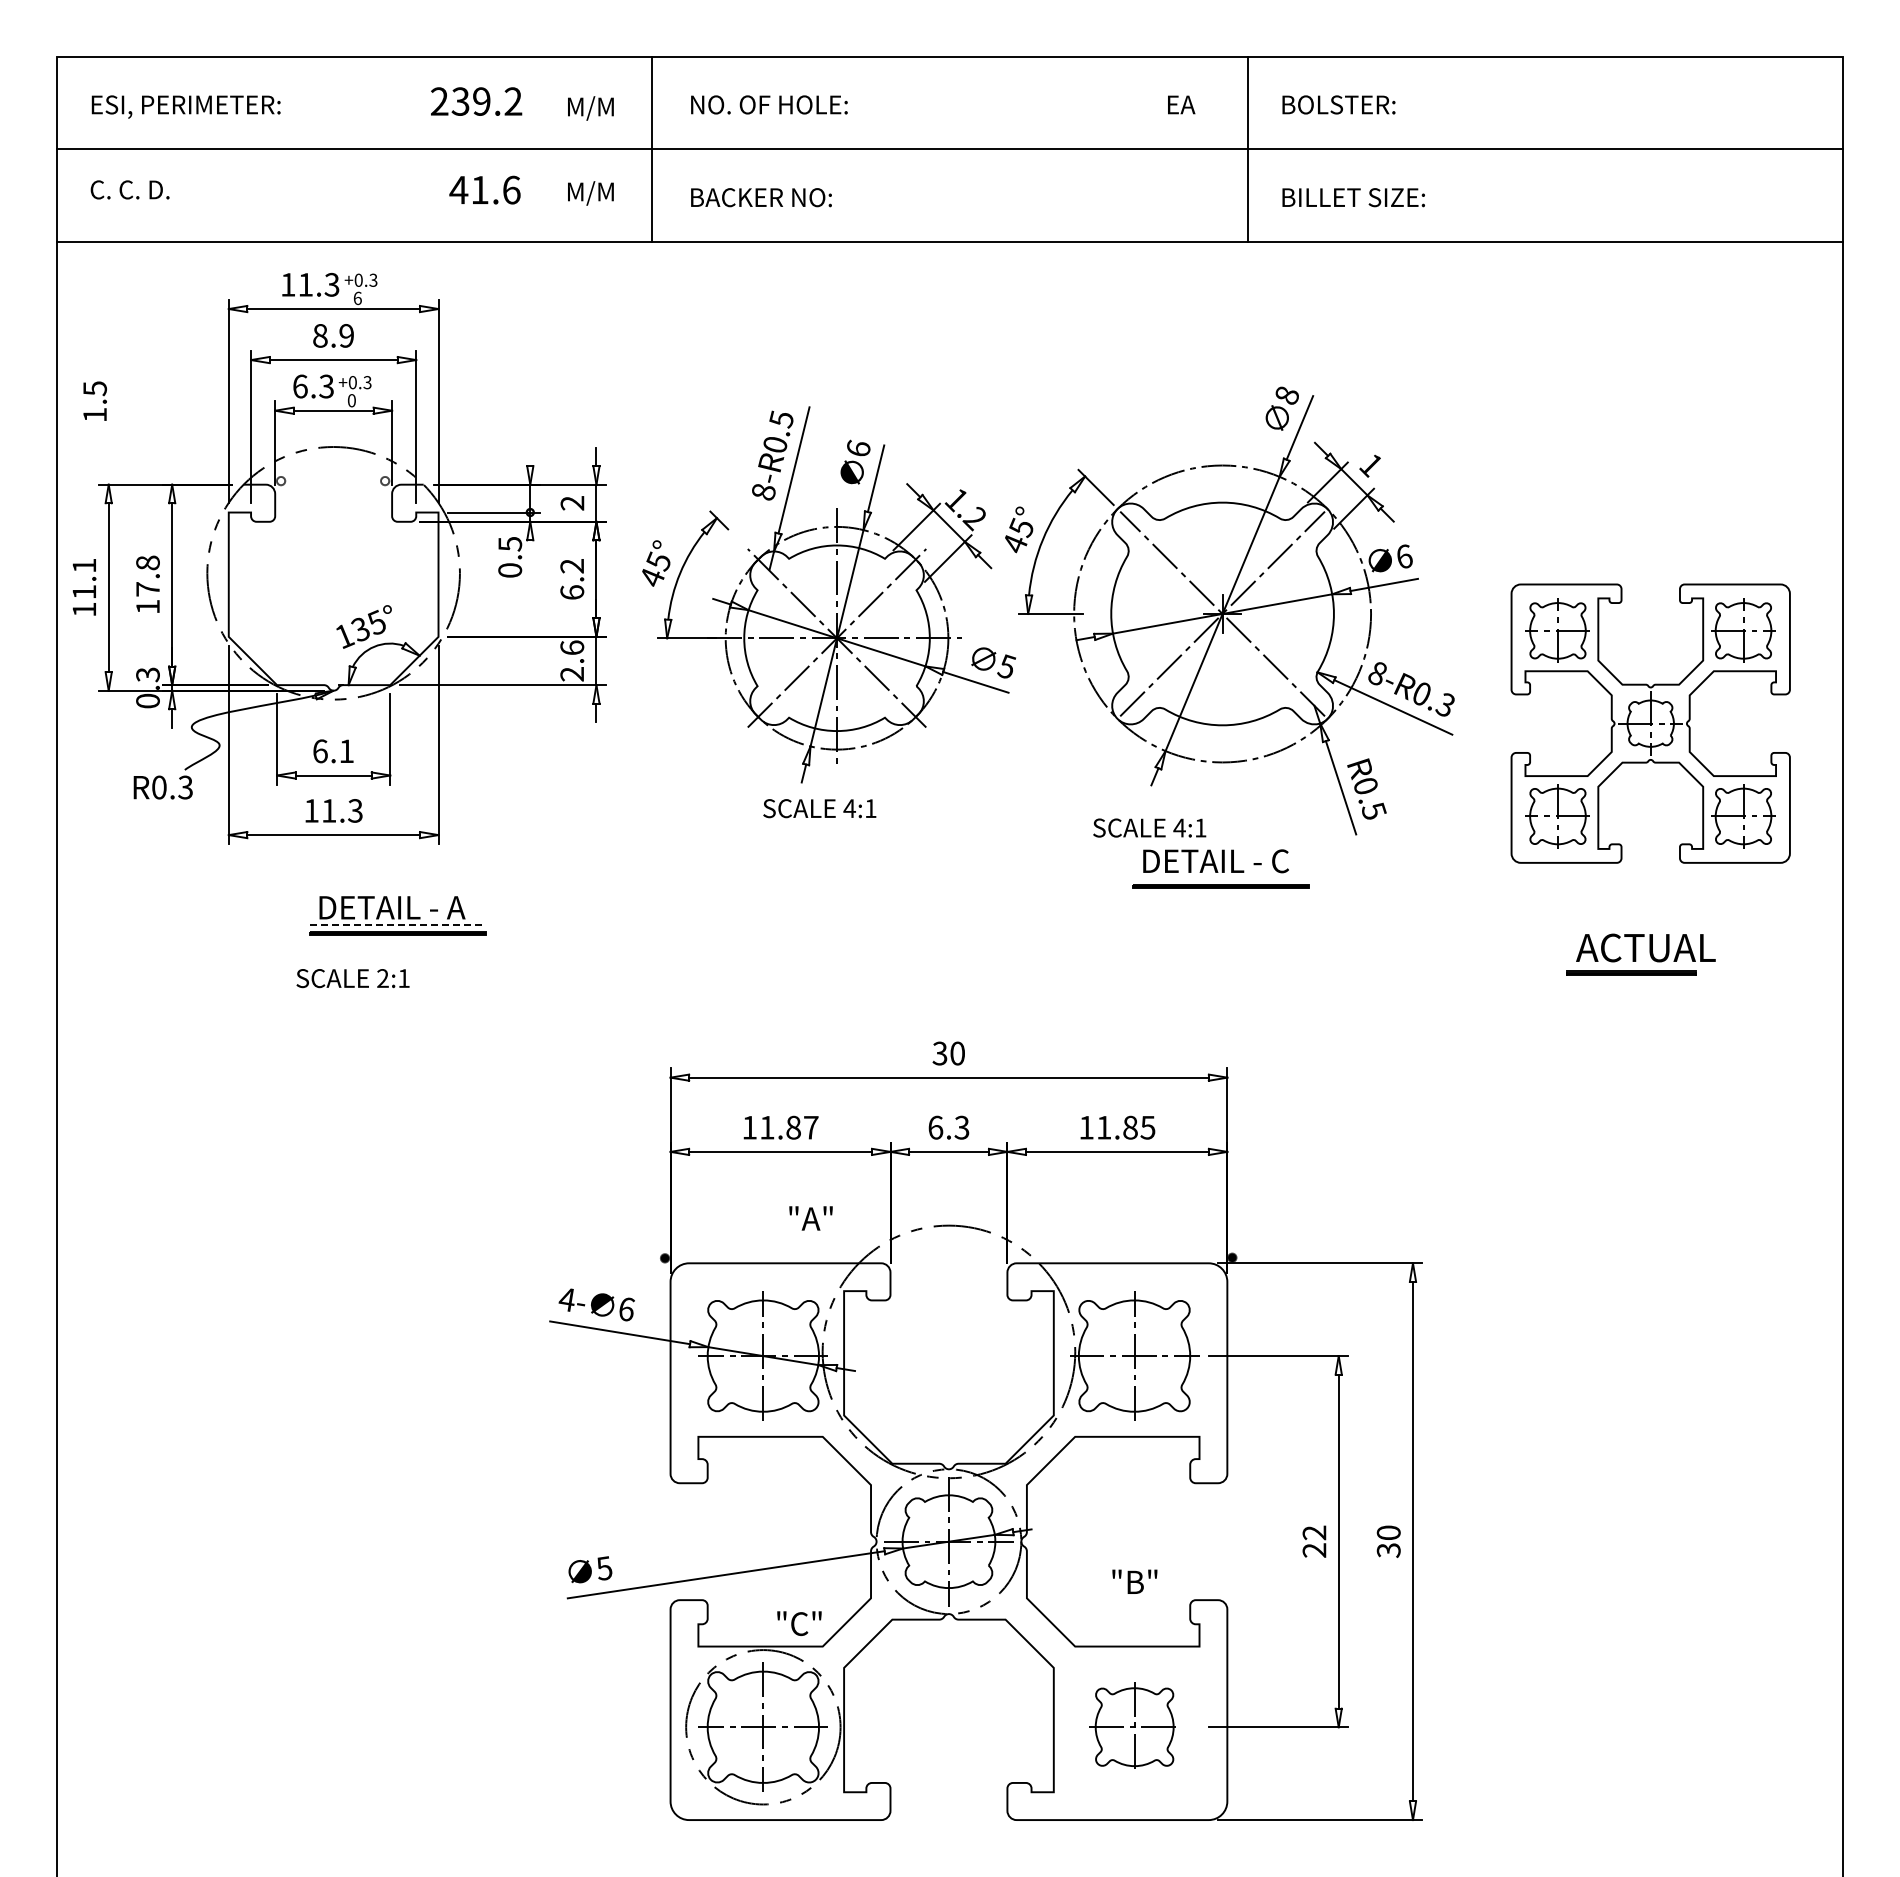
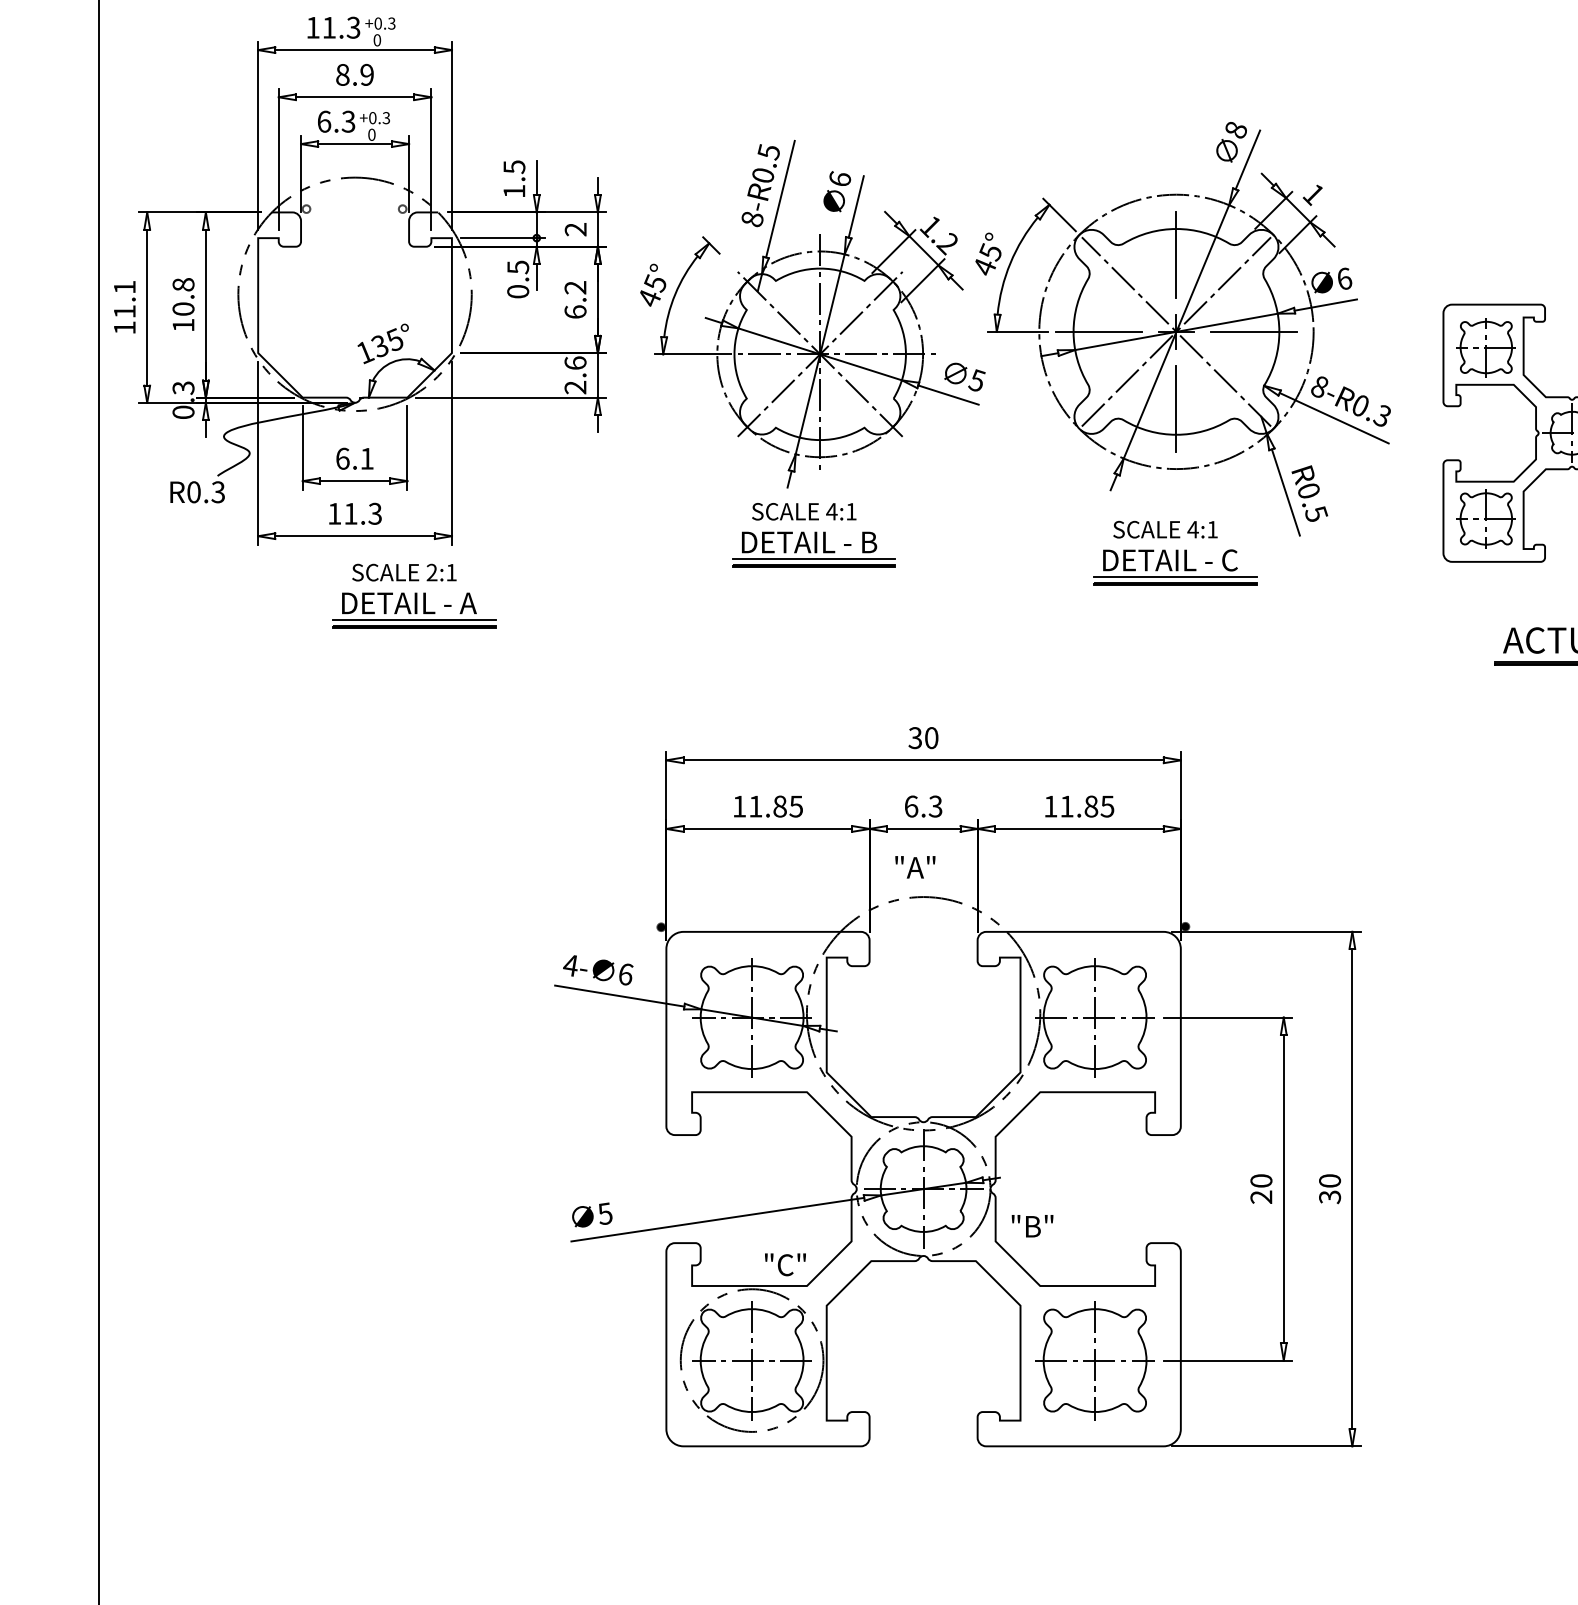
text: (357, 297) -> (377, 39), 6 -> 0
text: (94, 400) -> (513, 178), moved
line: (530, 447) -> (536, 178), added
line: (1222, 530) -> (1176, 254), added
line: (530, 554) -> (536, 276), added
text: (147, 589) -> (183, 309), 17.8 -> 10.8
line: (1138, 613) -> (1098, 331), added
line: (1305, 613) -> (1253, 331), added
line: (1222, 697) -> (1176, 409), added
text: (1149, 827) -> (1165, 529), moved
part: (829, 849) -> (813, 549), added
line: (1221, 878) -> (1175, 576), added
line: (397, 925) -> (414, 619), dashed -> solid
text: (352, 978) -> (403, 572), moved
text: (810, 1127) -> (795, 806), 11.87 -> 11.85
text: (810, 1218) -> (914, 867), moved
text: (1314, 1532) -> (1261, 1180), 22 -> 20
text: (1134, 1581) -> (1032, 1225), moved
part: (1134, 1726) -> (1095, 1359), size x1.43

